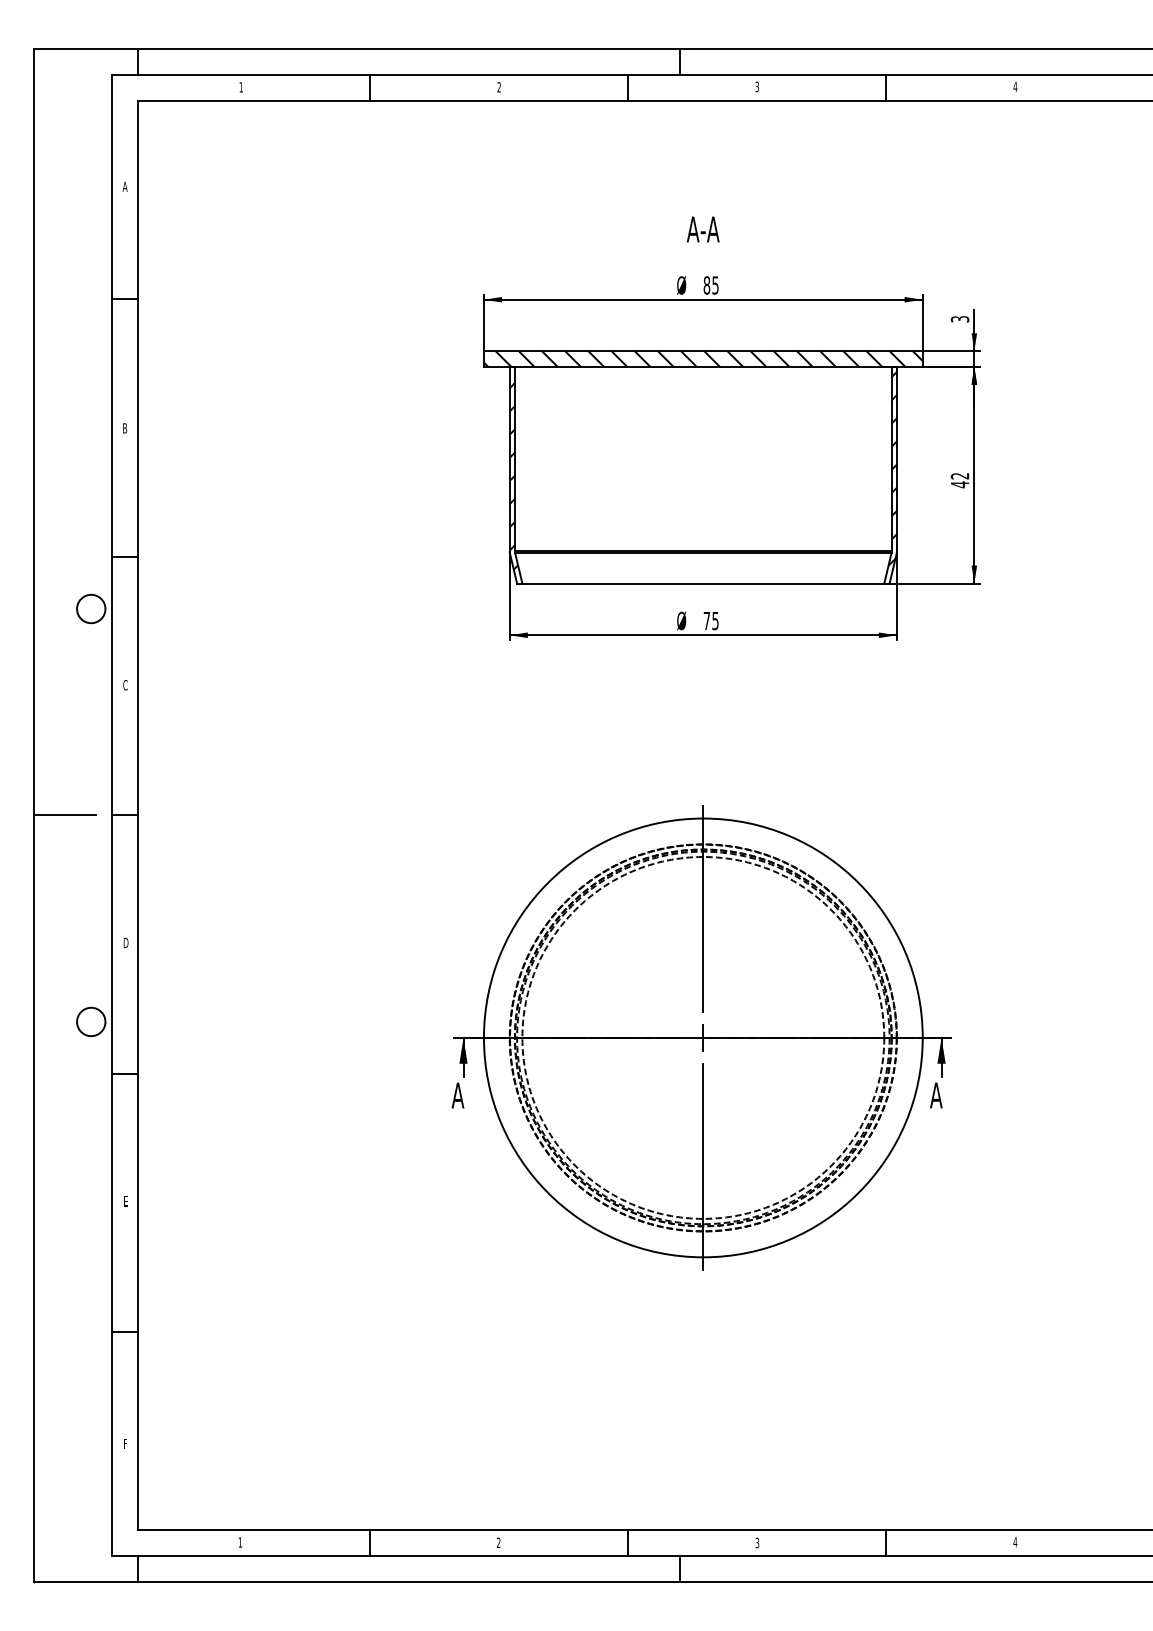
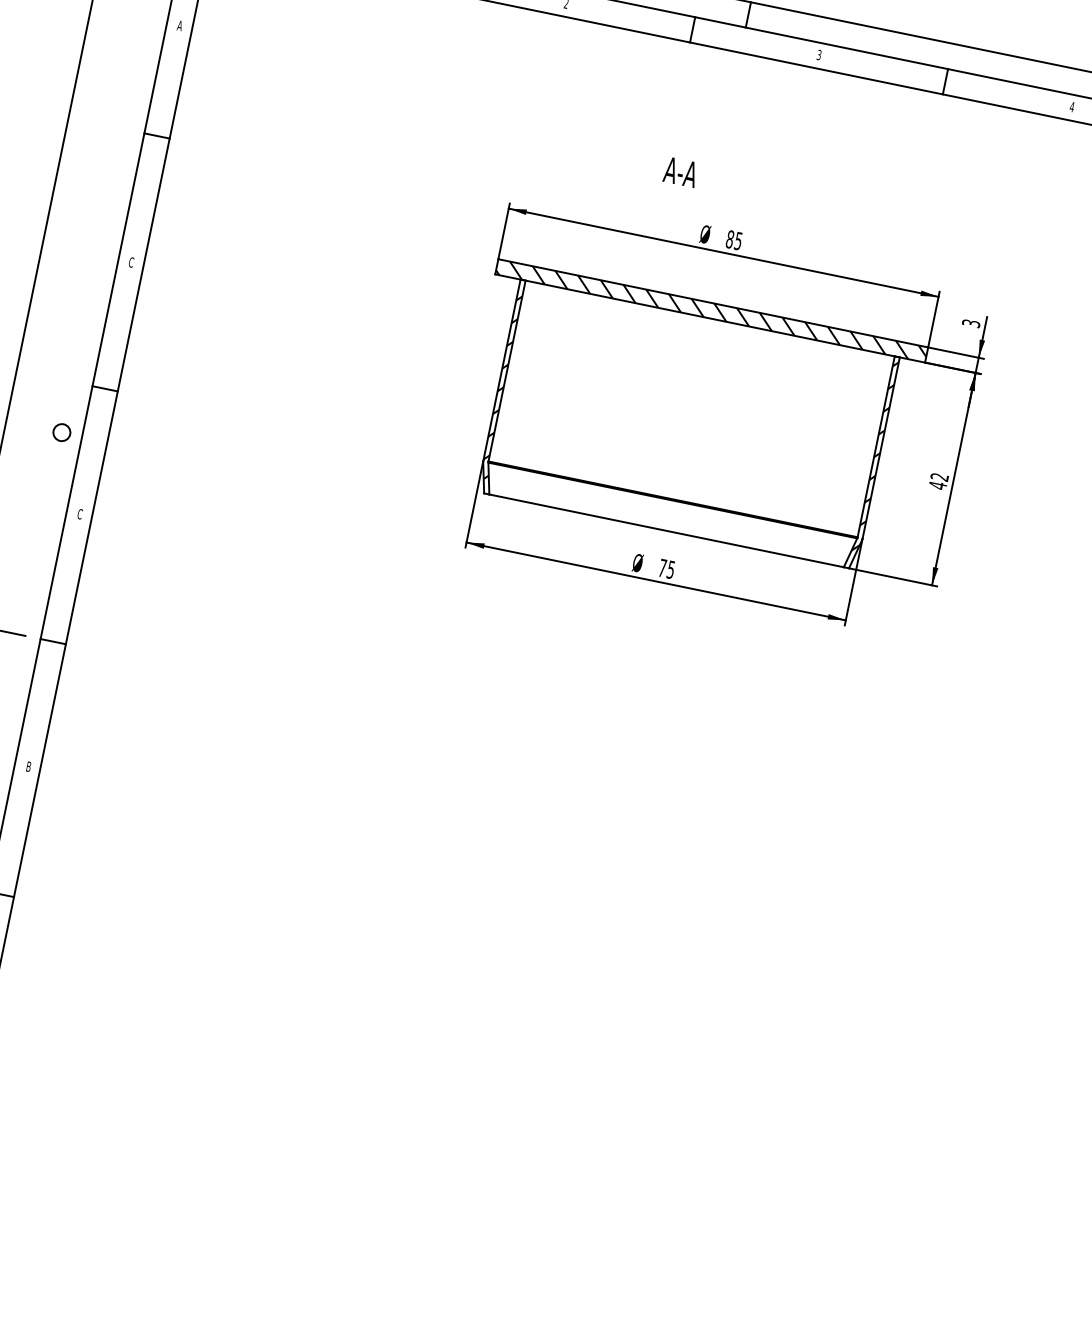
text: (703, 229) -> (681, 172), moved
text: (124, 428) -> (130, 262), B -> C
circle: (91, 608) -> (62, 432), size x0.6
text: (125, 942) -> (28, 766), D -> B
part: (701, 1037) -> (573, 975), removed

